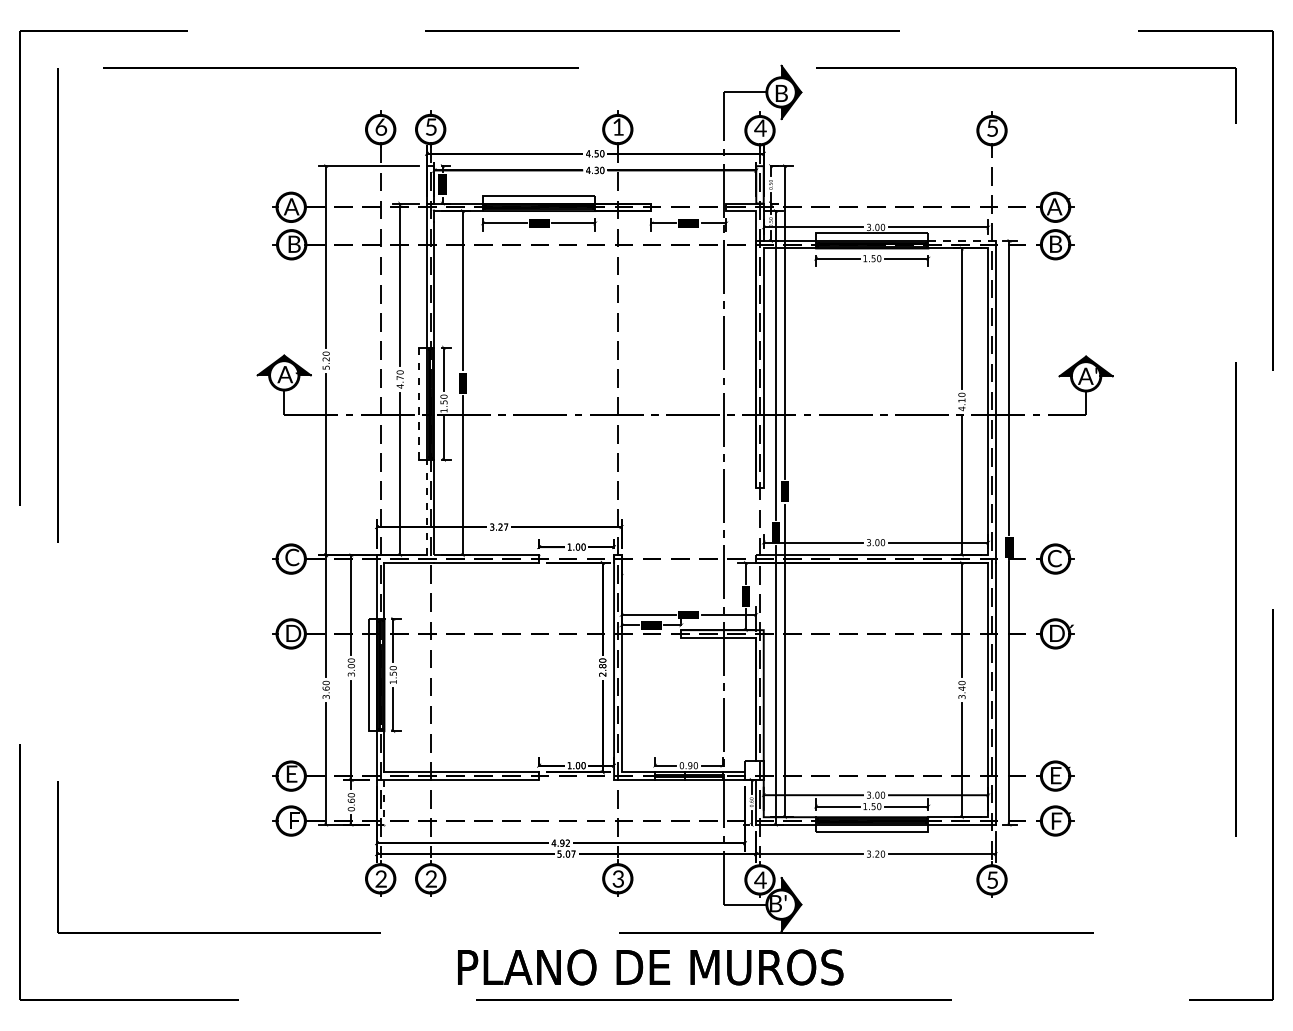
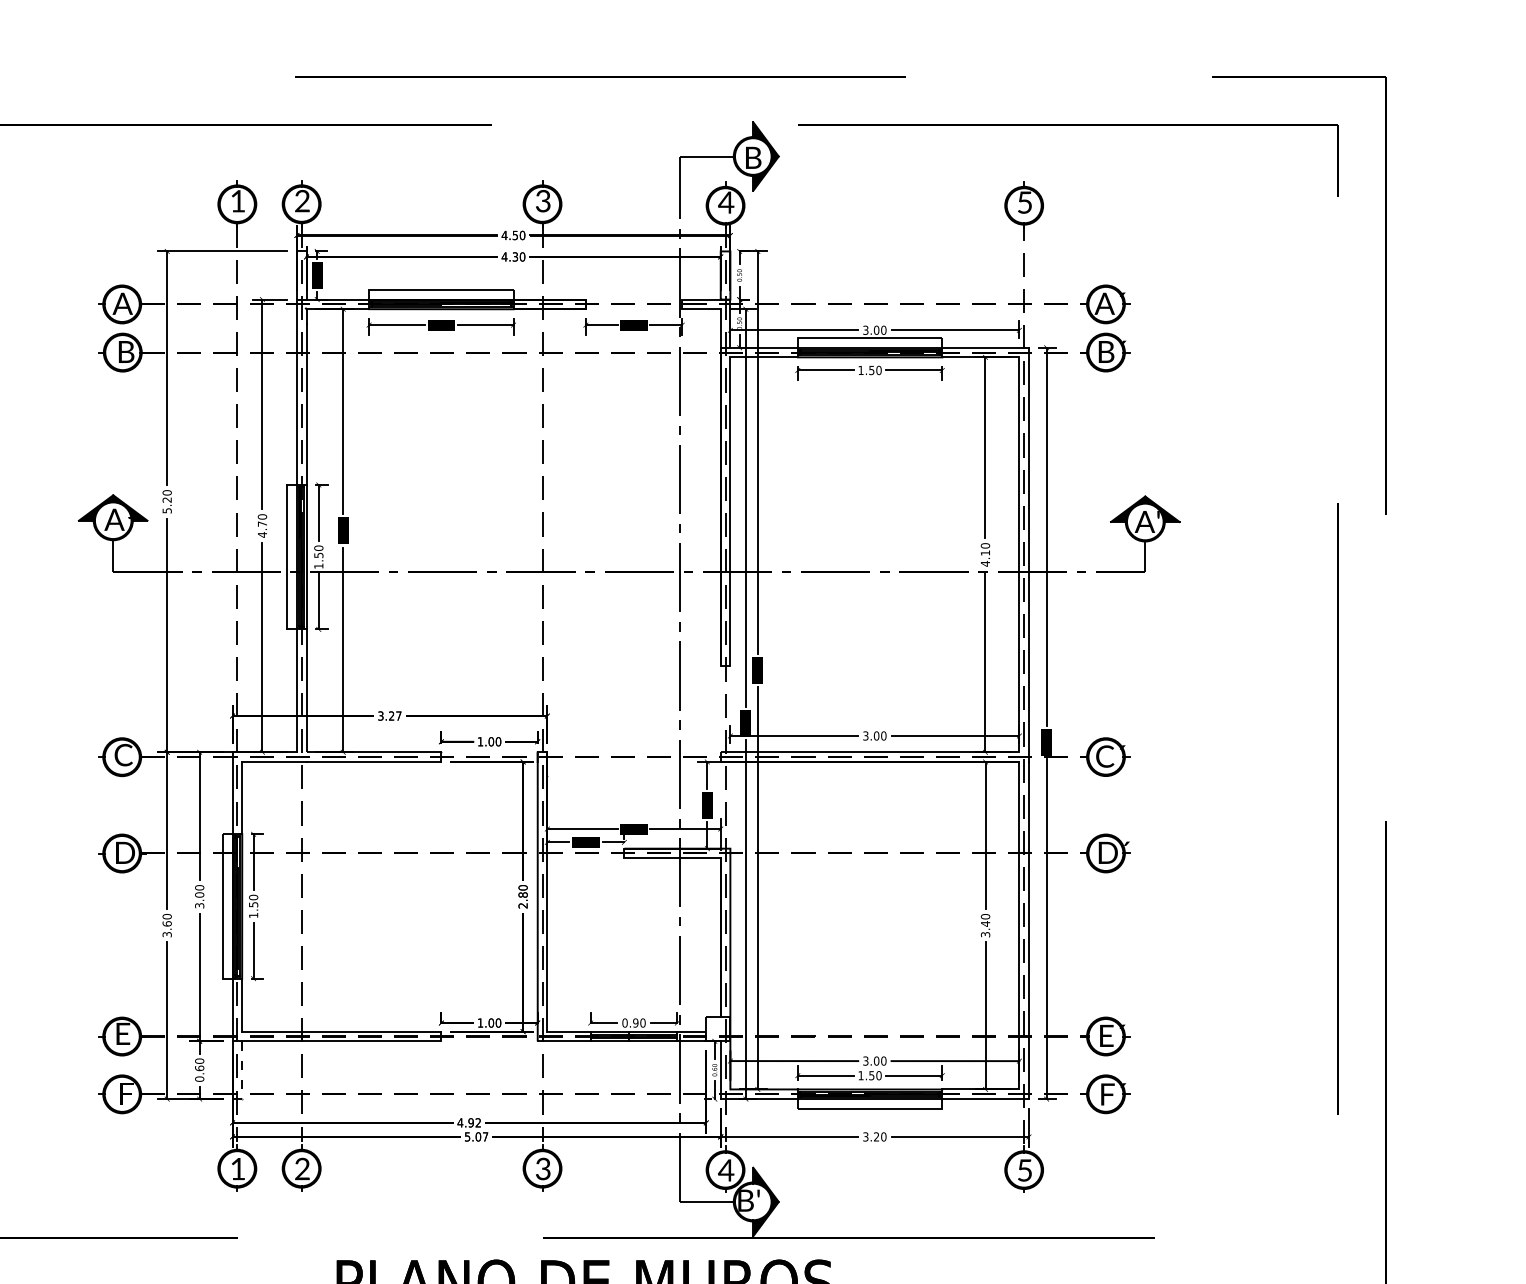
text: (381, 126) -> (238, 200), 6 -> 1
text: (430, 126) -> (301, 200), 5 -> 2
text: (617, 126) -> (542, 200), 1 -> 3
line: (962, 240) -> (986, 347), dashed -> solid
line: (419, 403) -> (287, 556), dashed -> solid
line: (426, 507) -> (296, 690), dashed -> solid
text: (380, 878) -> (237, 1168), 2 -> 1

